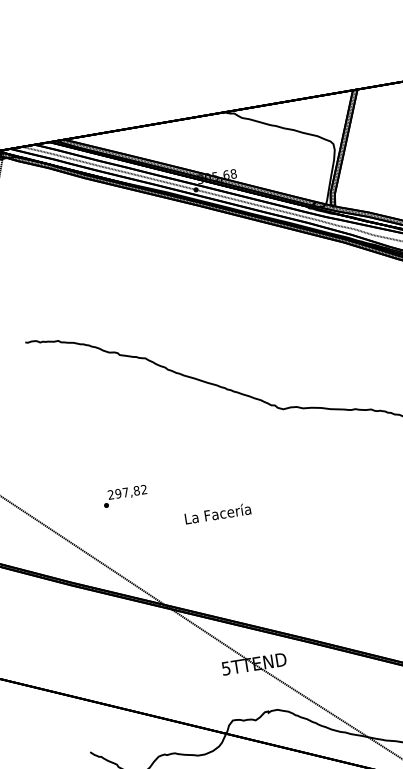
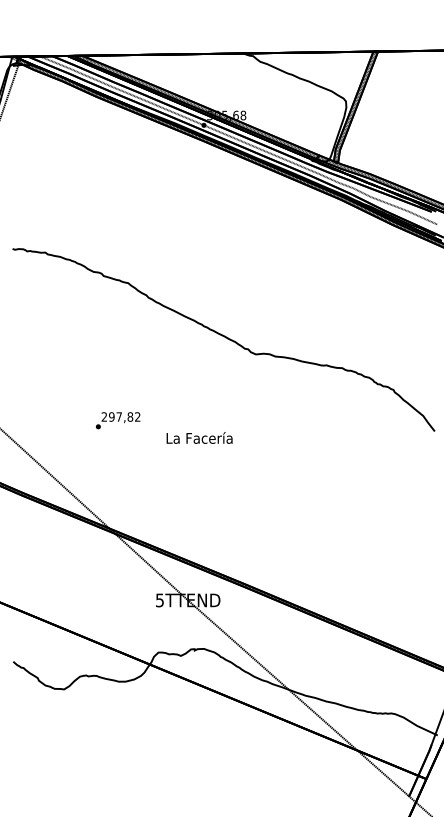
text: (125, 496) -> (118, 420), moved
text: (217, 513) -> (199, 437), moved

